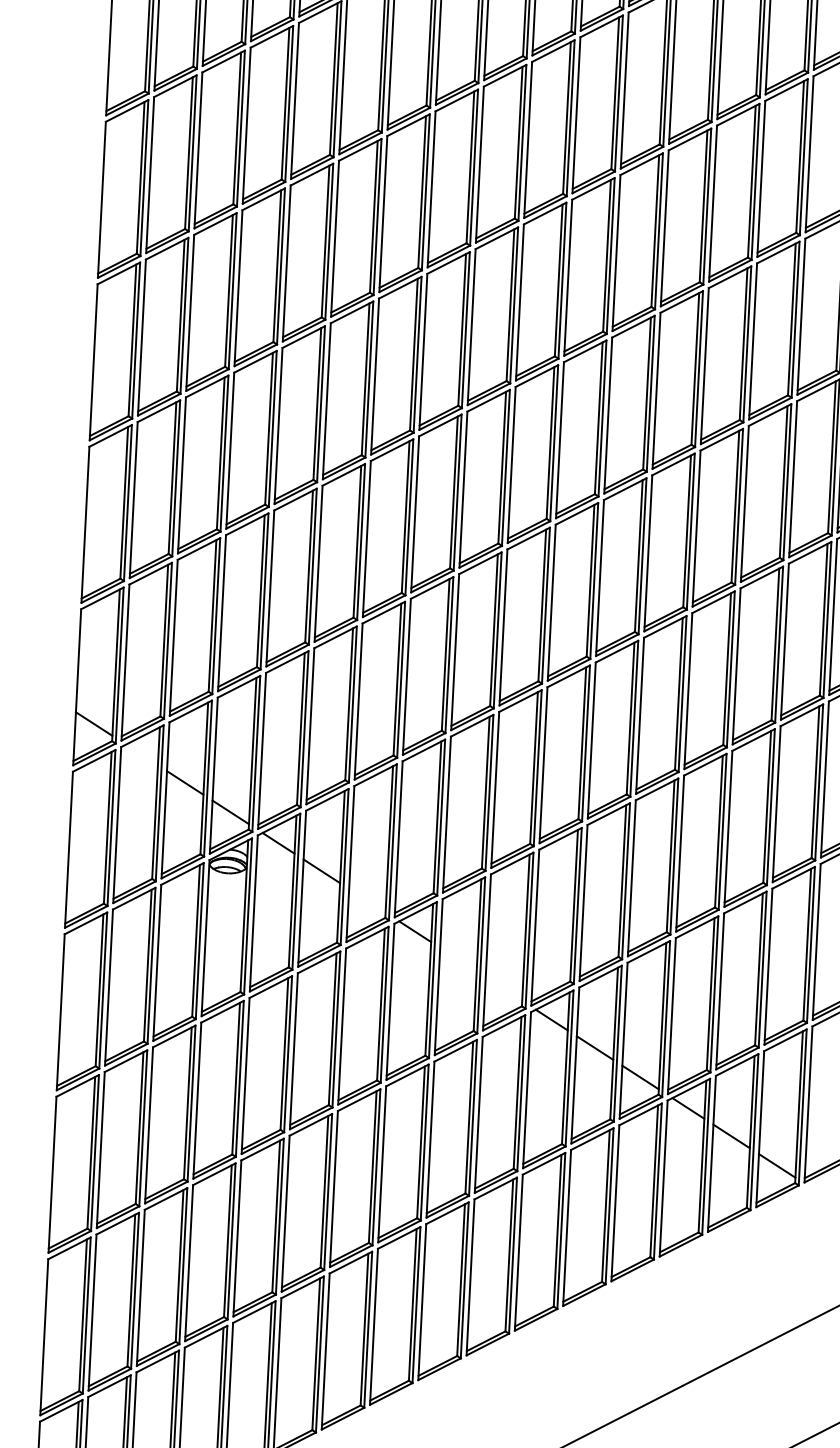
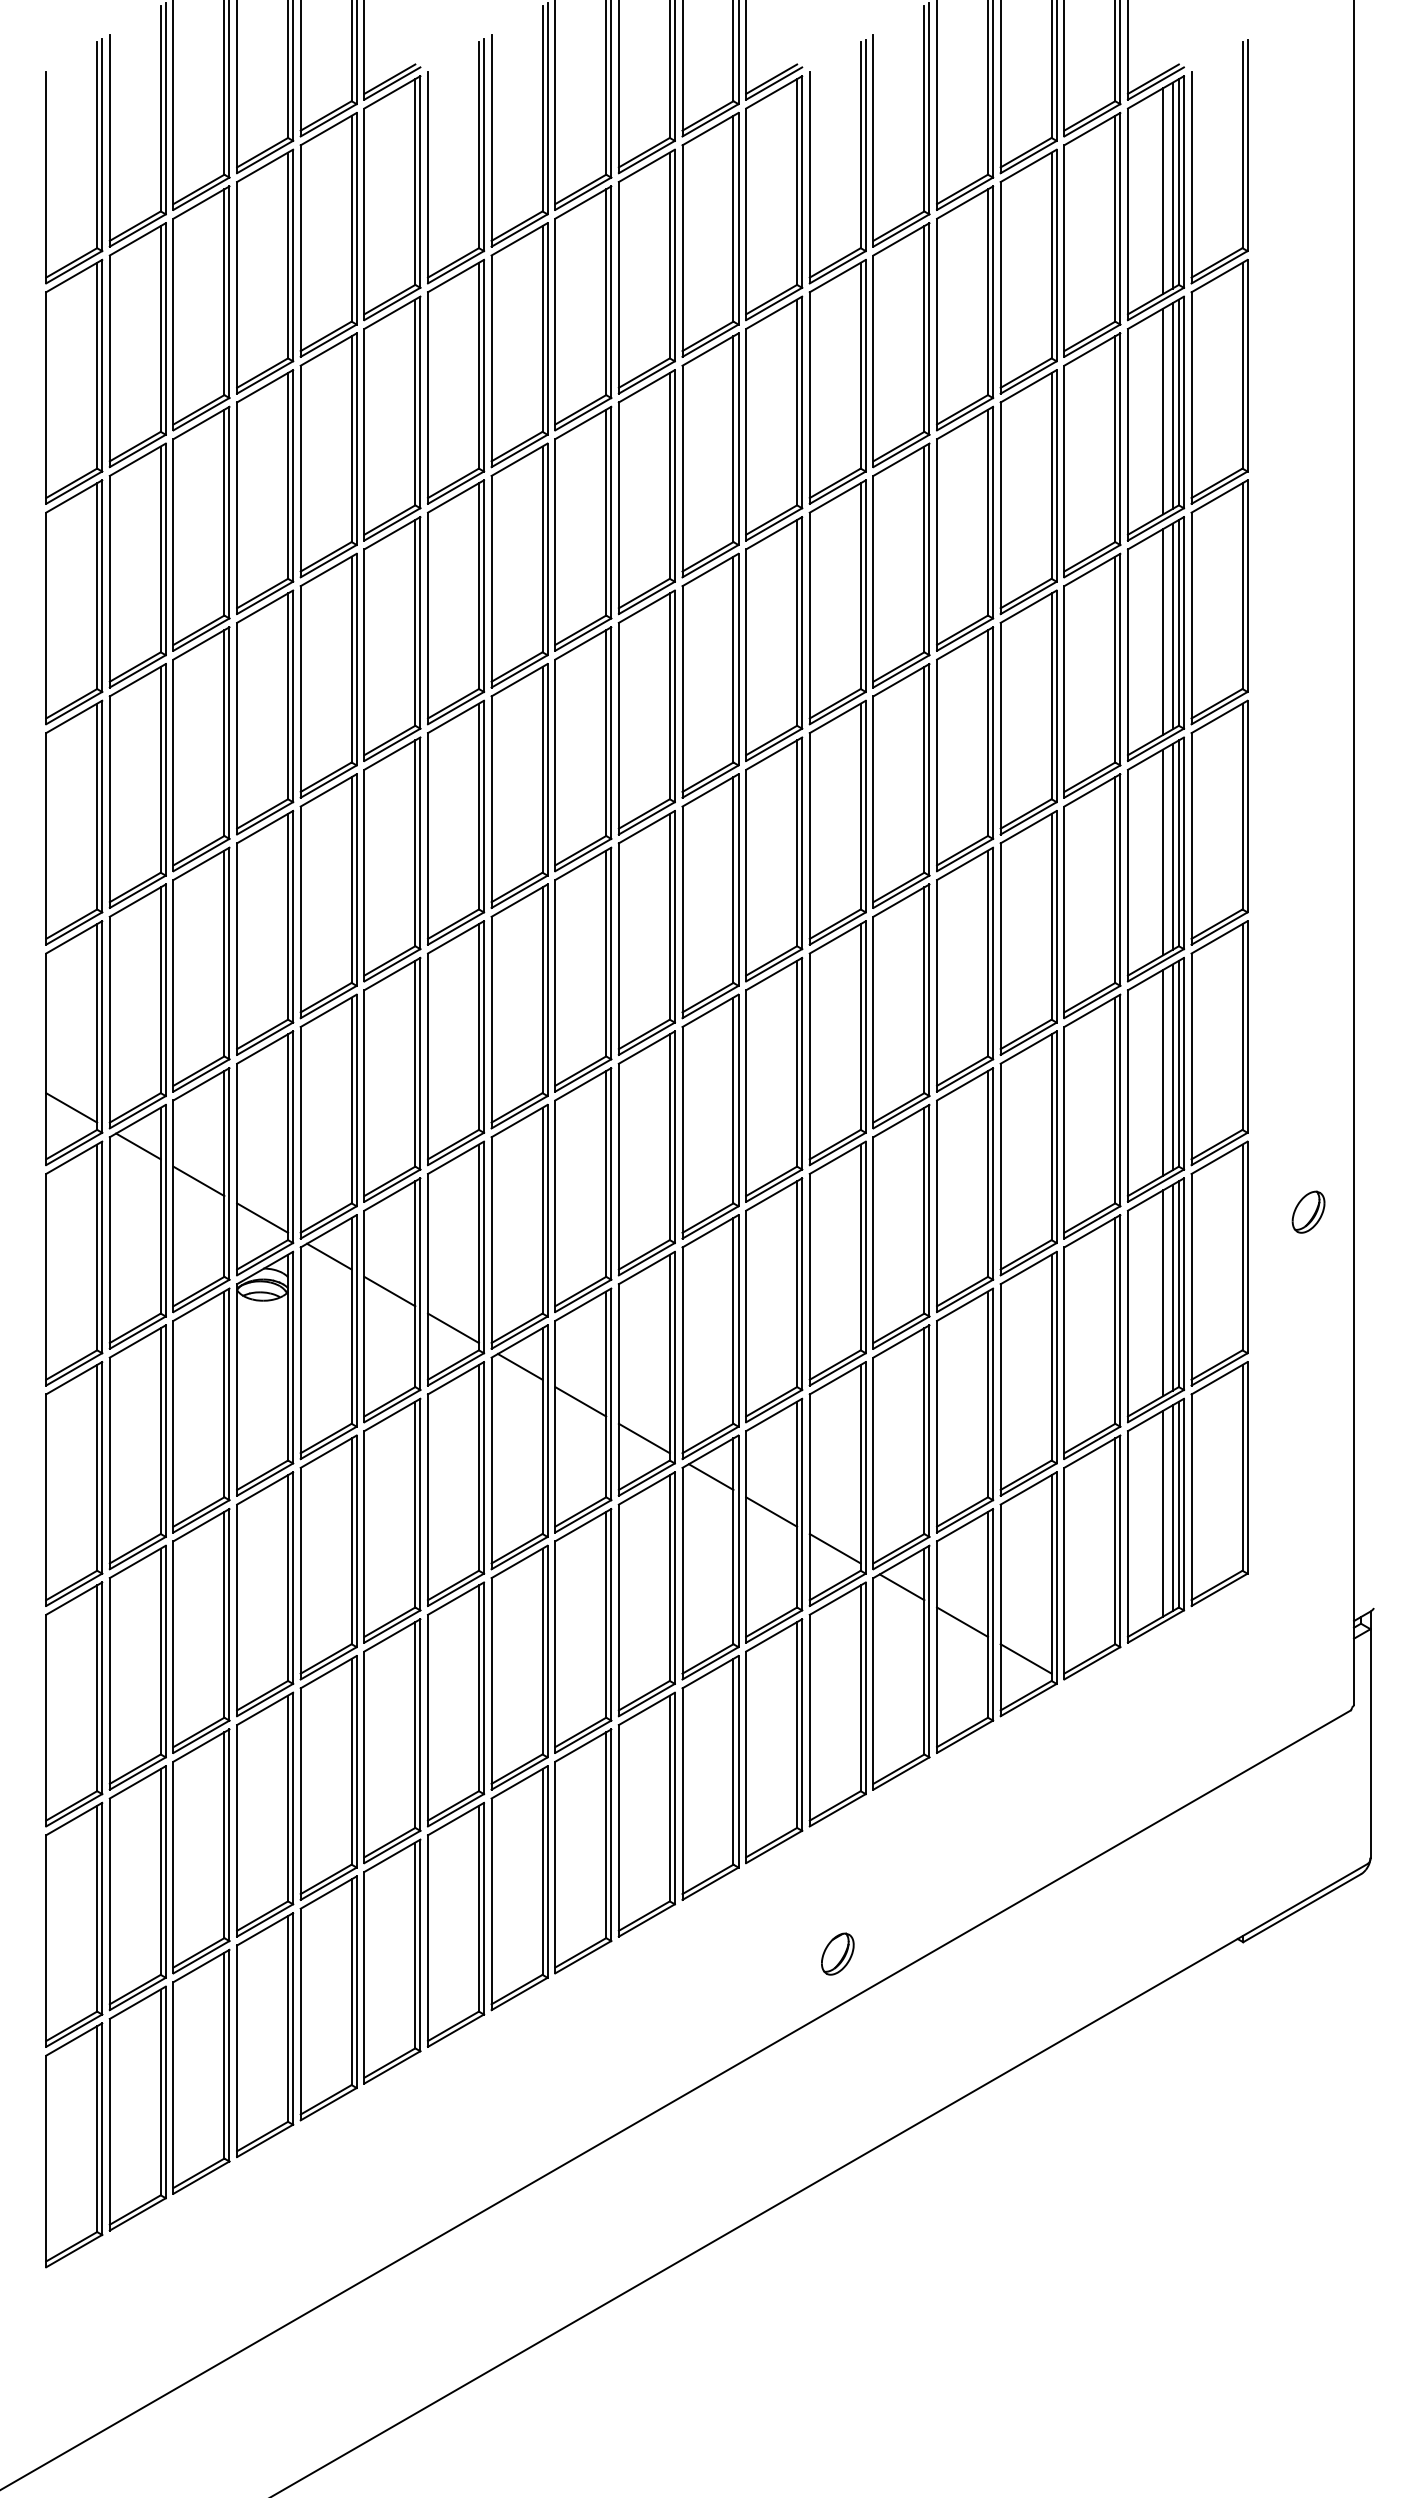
line: (142, 755) -> (138, 1146), added
line: (366, 900) -> (452, 1328), added
line: (458, 959) -> (580, 1401), added
line: (503, 989) -> (643, 1438), added
part: (627, 1375) -> (837, 1953), added

